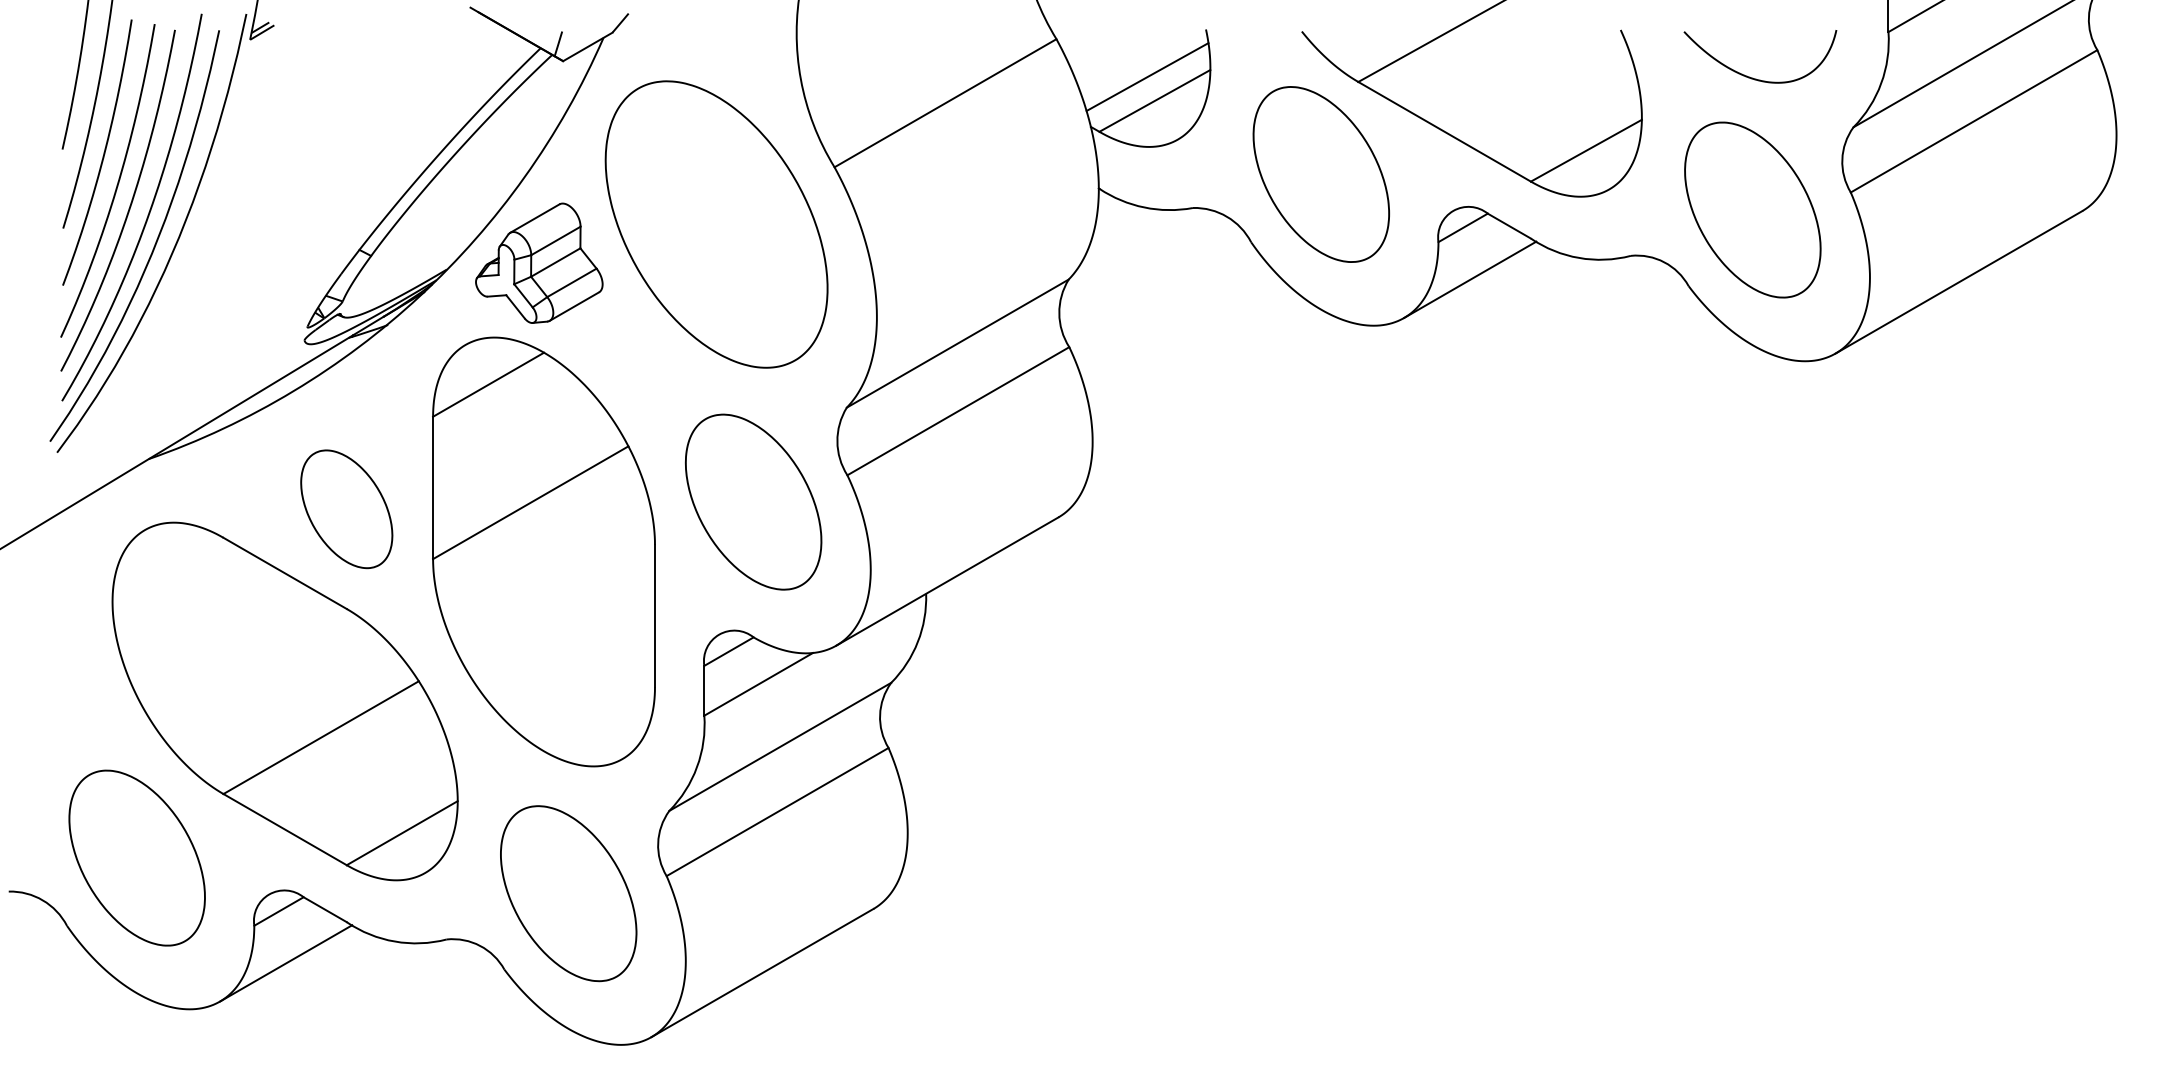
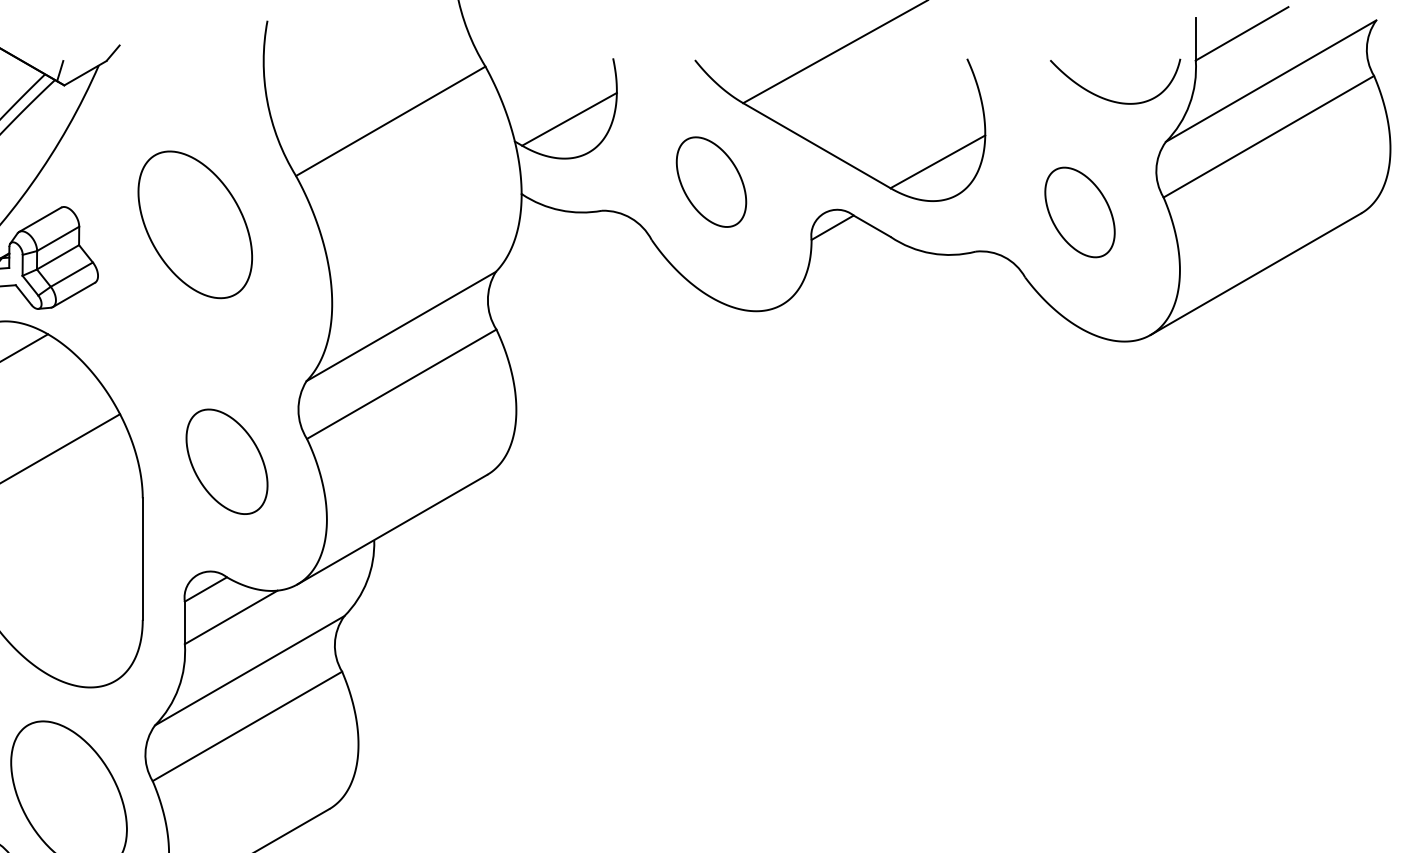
line: (1147, 77) -> (563, 99), removed
curve: (1756, 78) -> (1112, 100), moved
part: (1320, 174) -> (710, 182), size x0.6
part: (1752, 209) -> (1079, 212), size x0.6
part: (716, 224) -> (195, 224), size x0.6
line: (1470, 279) -> (838, 271), removed
part: (753, 501) -> (226, 461), size x0.7

